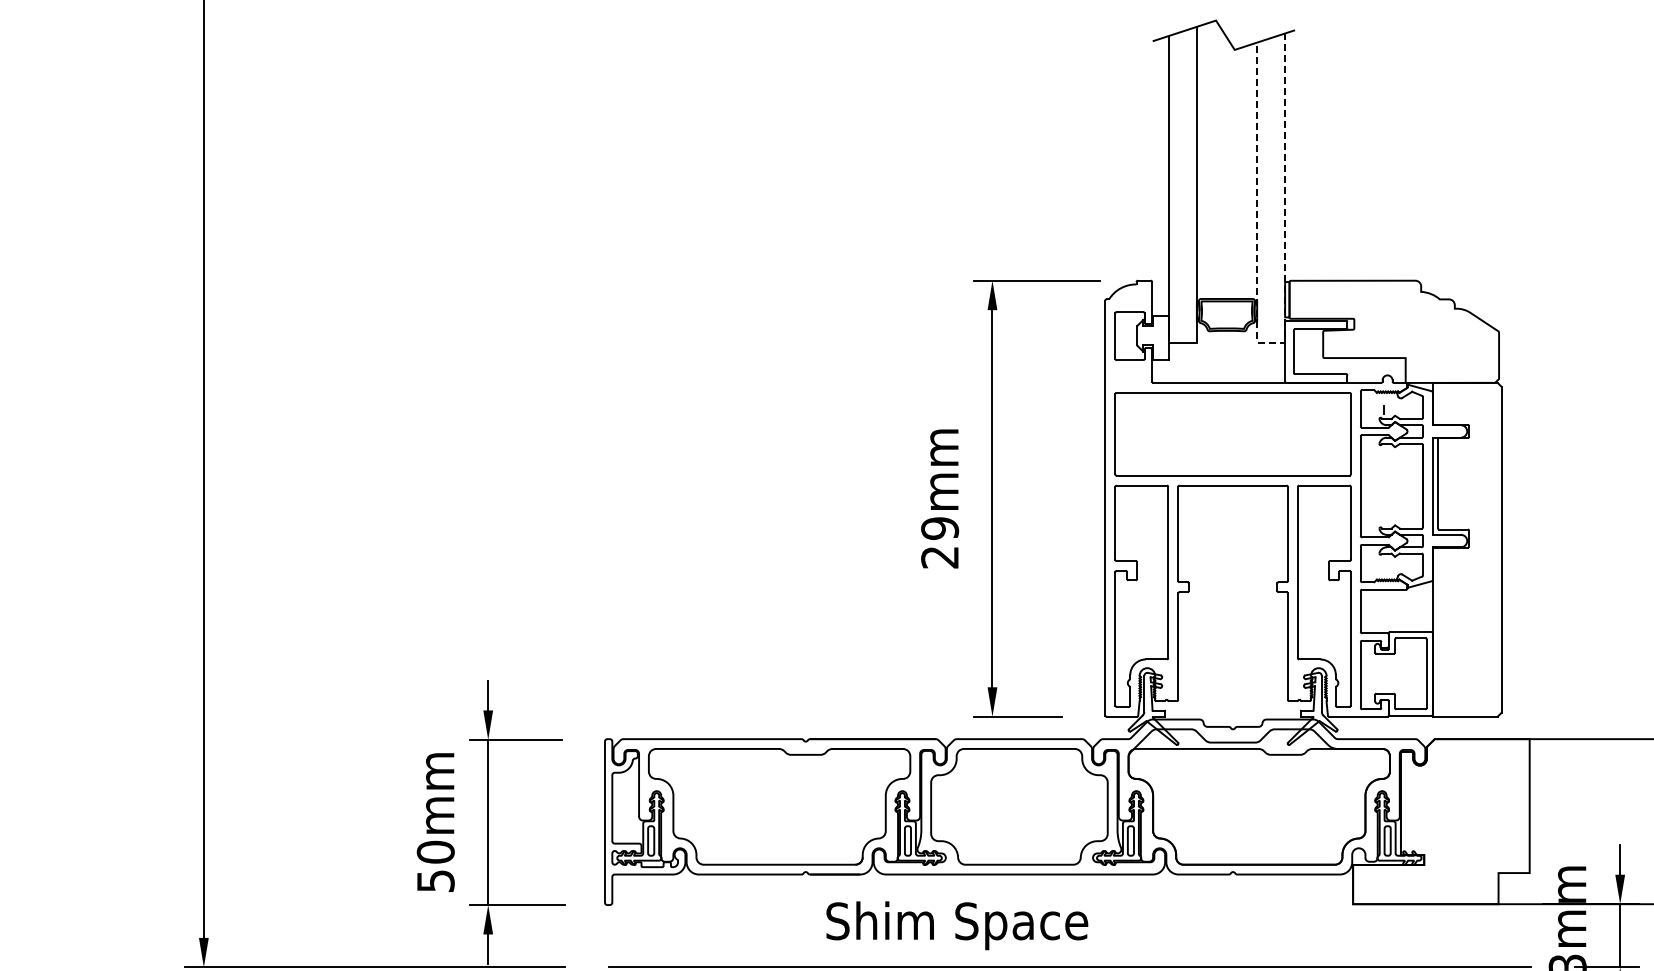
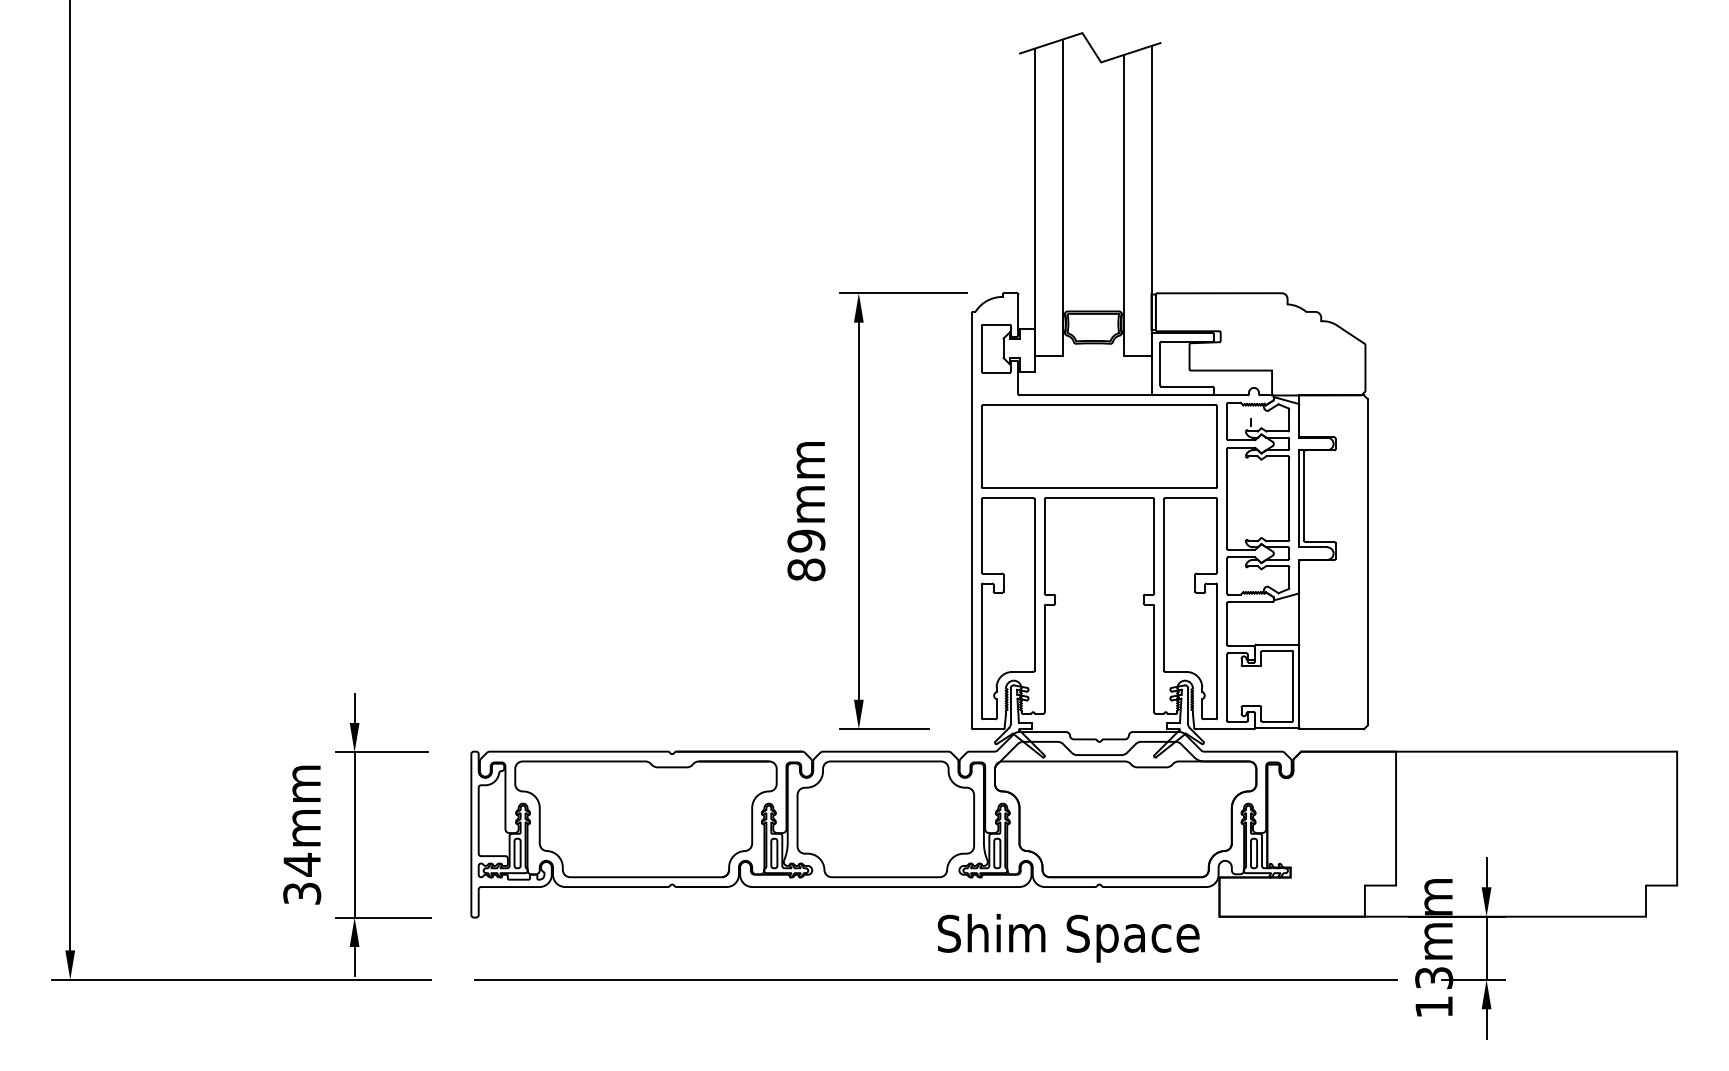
line: (1275, 342) -> (1141, 355), dashed -> solid
text: (940, 556) -> (806, 569), 29mm -> 89mm
text: (436, 865) -> (302, 878), 50mm -> 34mm
text: (957, 925) -> (1068, 938), moved

